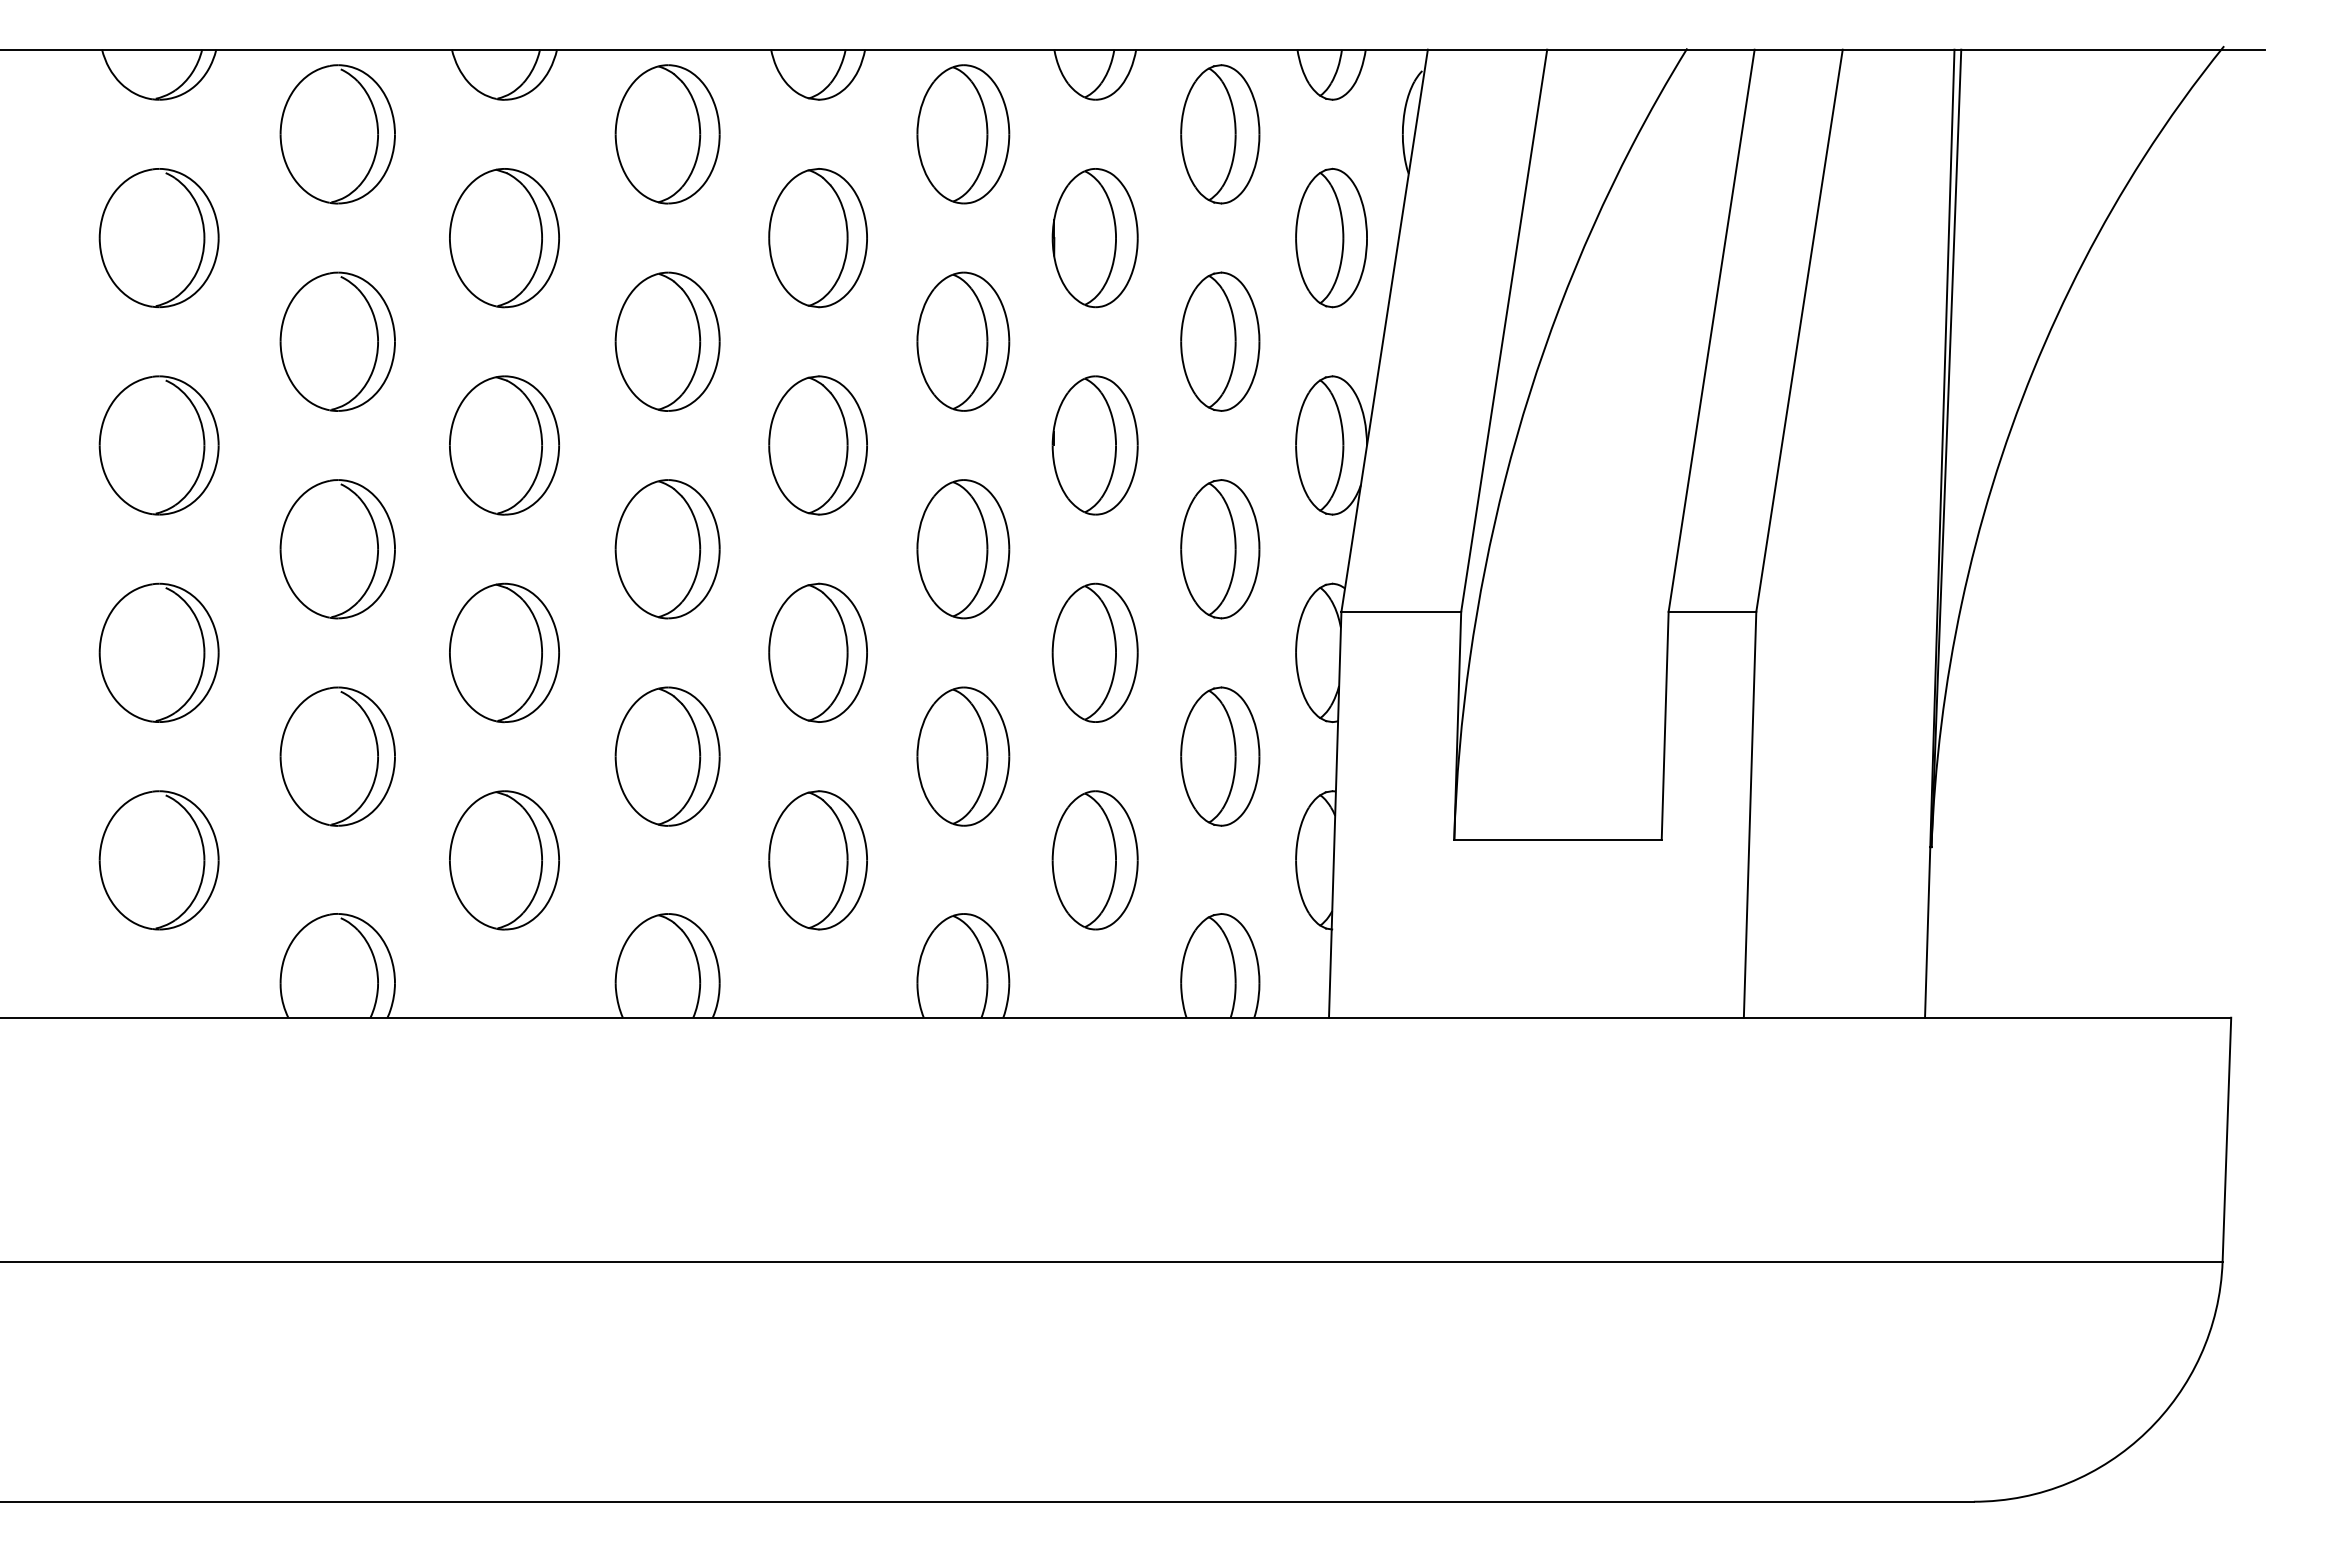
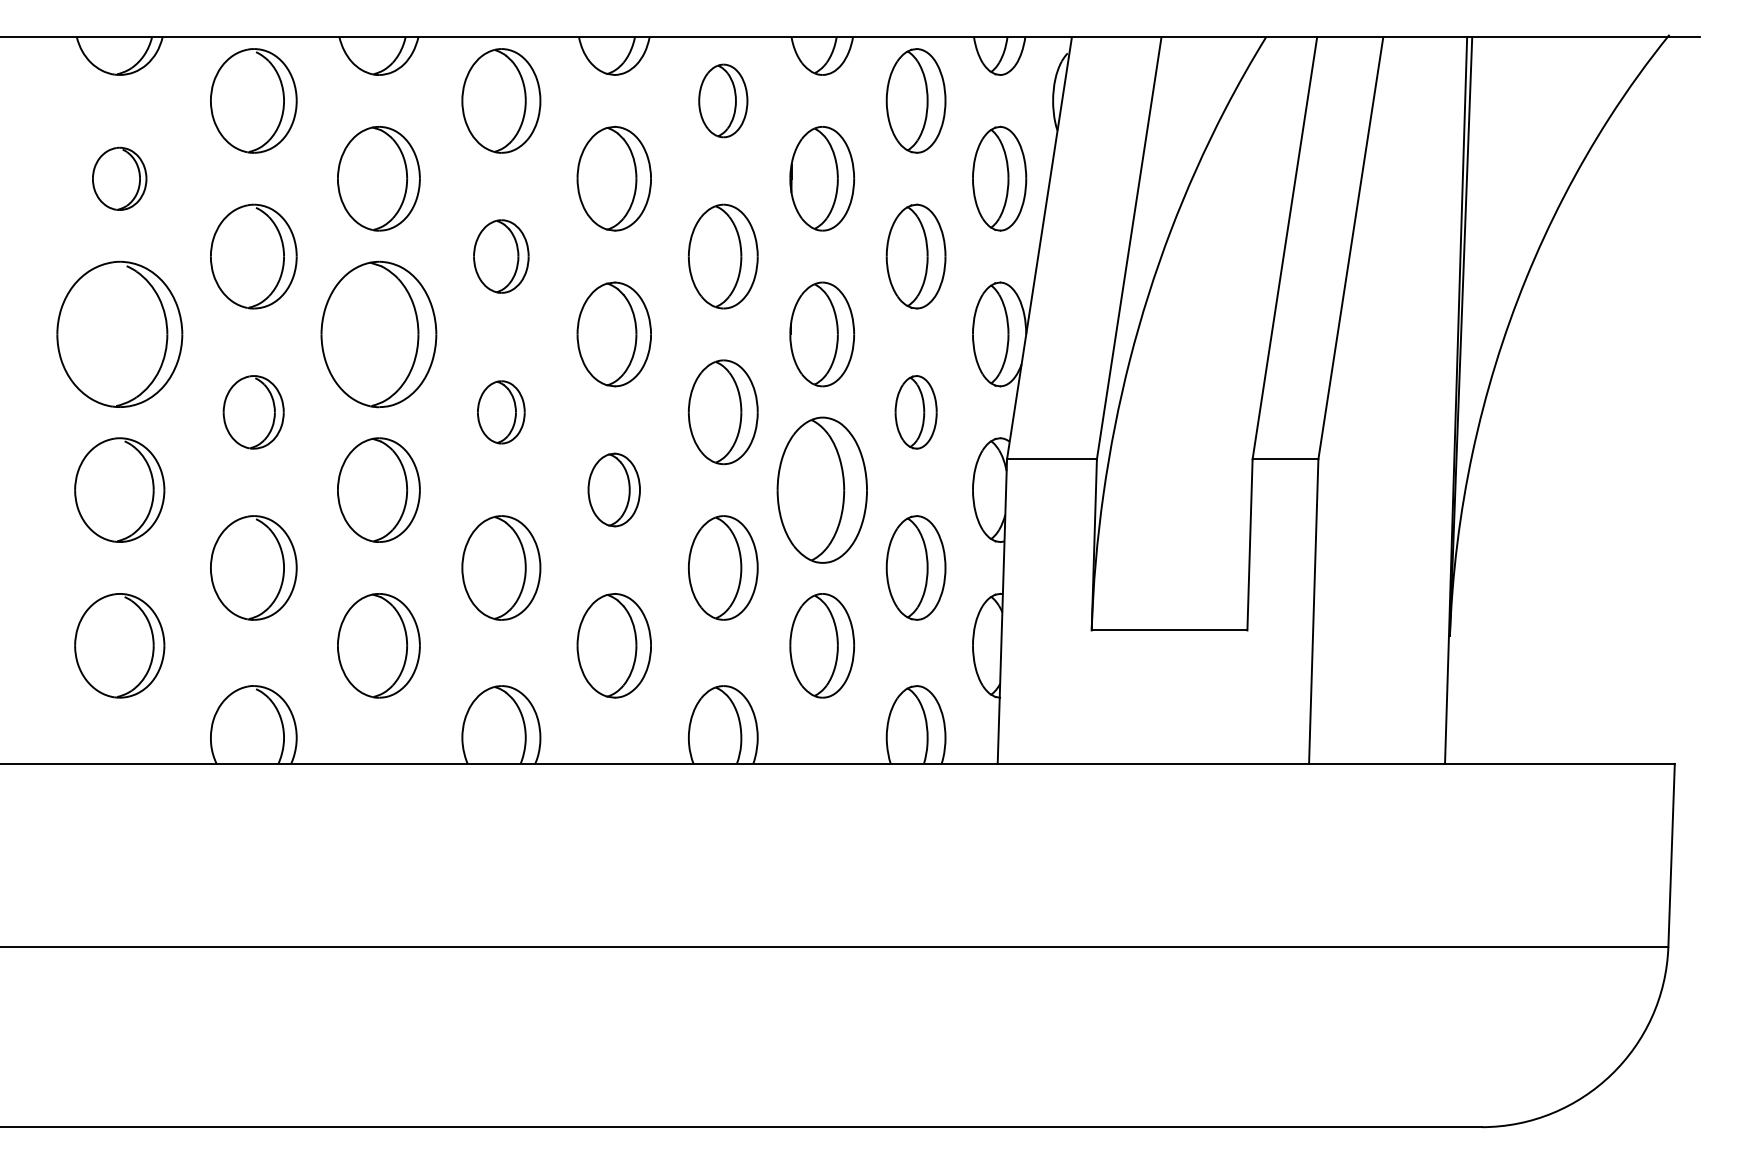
part: (963, 134) -> (723, 101), size x0.7
part: (158, 238) -> (119, 179), size x0.6
part: (667, 341) -> (501, 256), size x0.7
part: (158, 445) -> (119, 334), size x1.4
part: (504, 445) -> (378, 334), size x1.4
part: (337, 549) -> (253, 412), size x0.7
part: (667, 549) -> (501, 412), size x0.6
part: (1220, 549) -> (916, 412), size x0.7
part: (817, 652) -> (613, 489), size x0.7
part: (1094, 652) -> (821, 489), size x1.4

